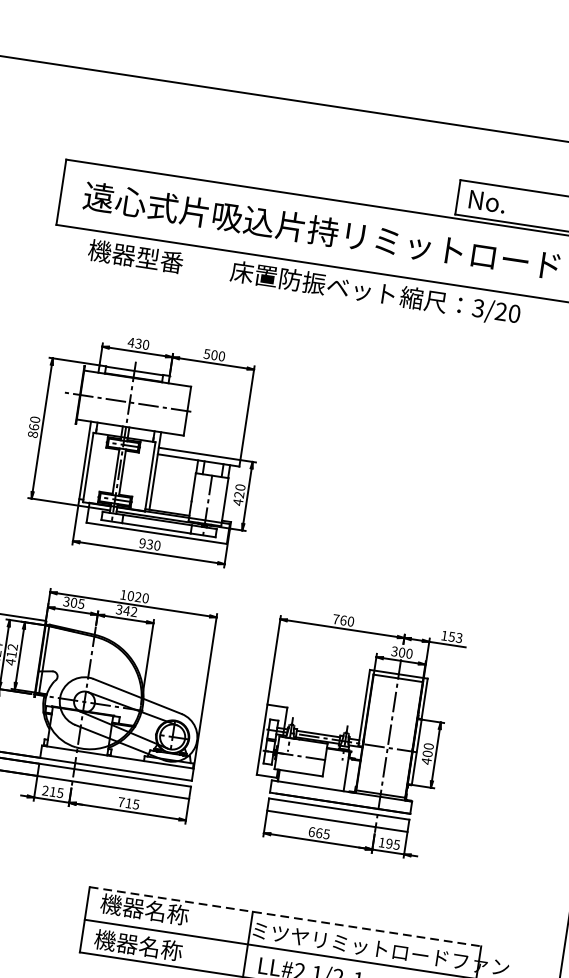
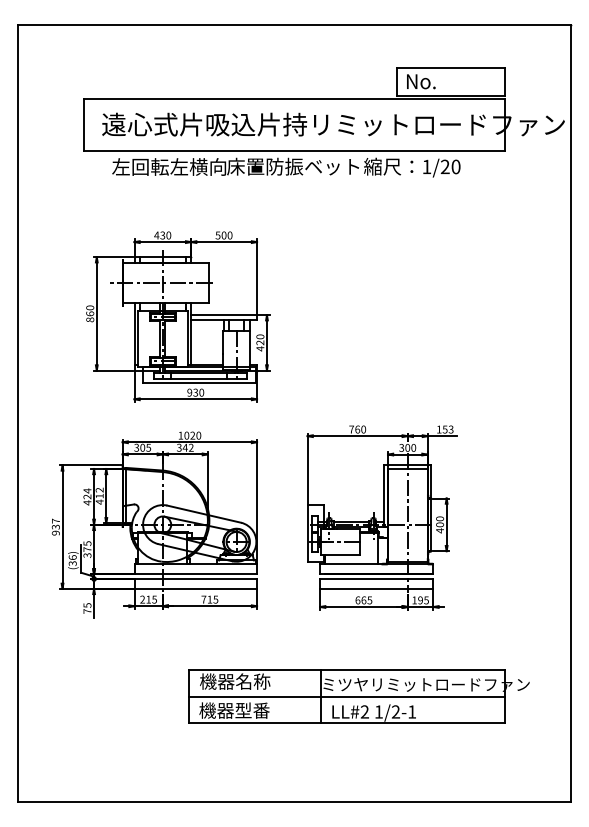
text: (159, 259) -> (169, 166), 機器型番 -> 左回転左横向
text: (478, 307) -> (426, 166), 3/20 -> 1/20
line: (285, 916) -> (347, 670), dashed -> solid
text: (160, 948) -> (252, 710), 機器名称 -> 機器型番

